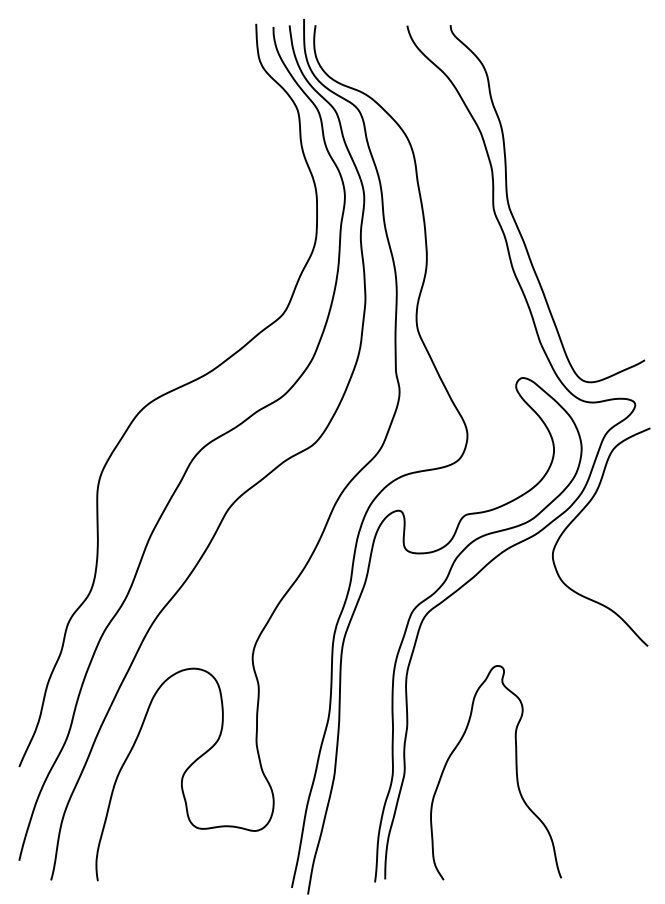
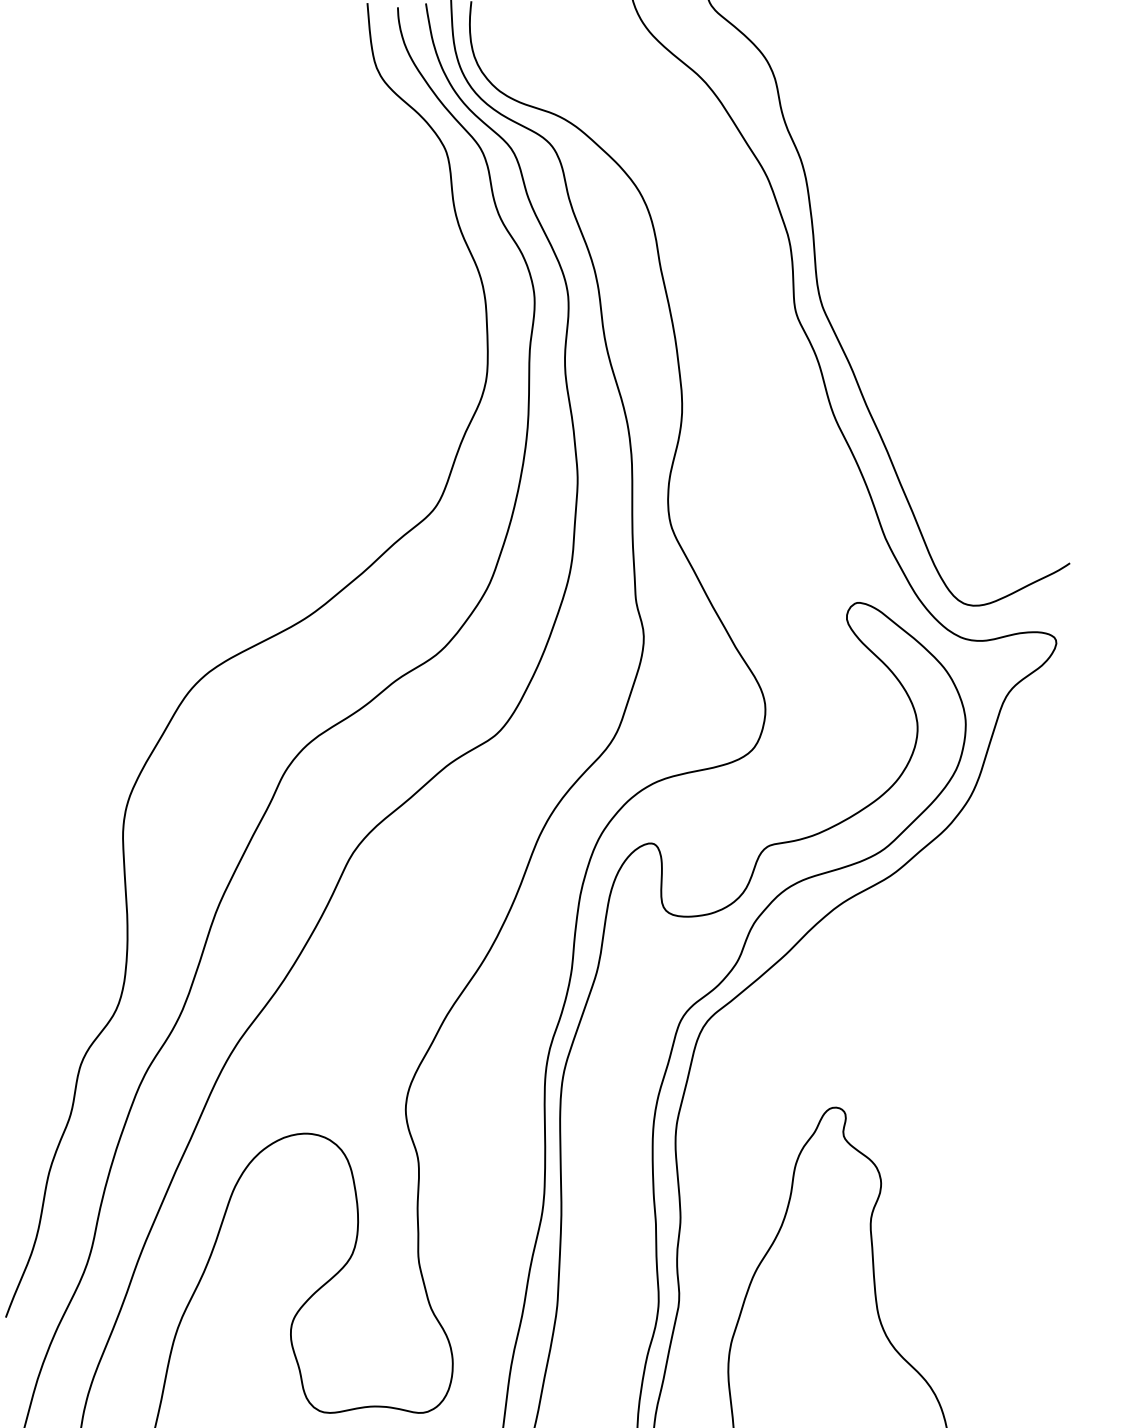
curve: (577, 517) -> (963, 842), removed

